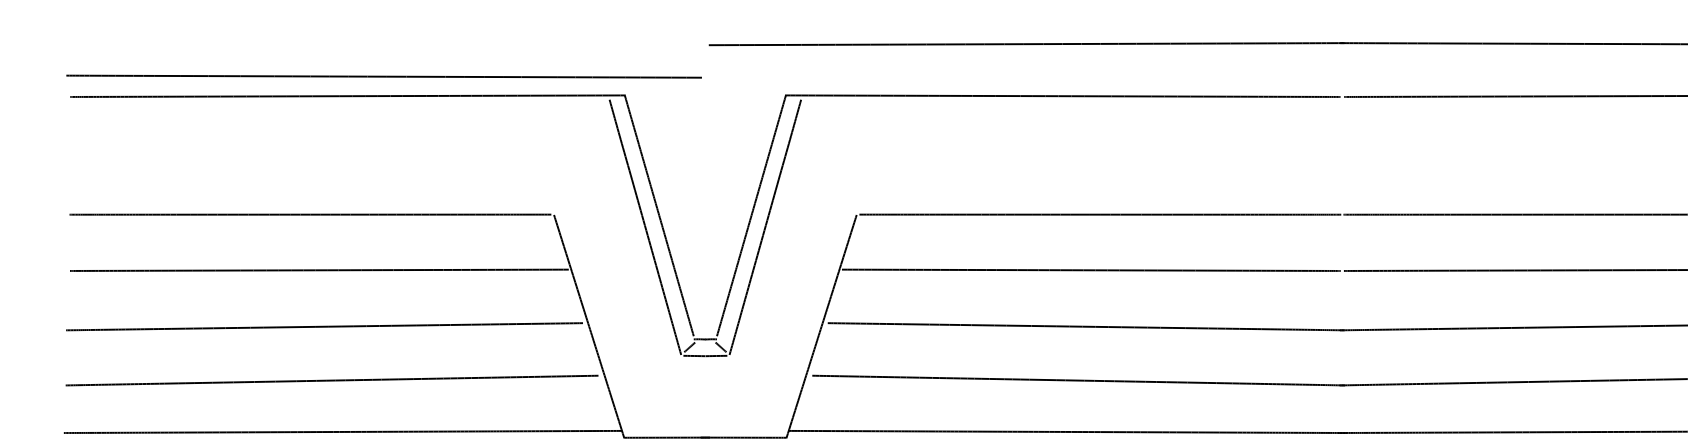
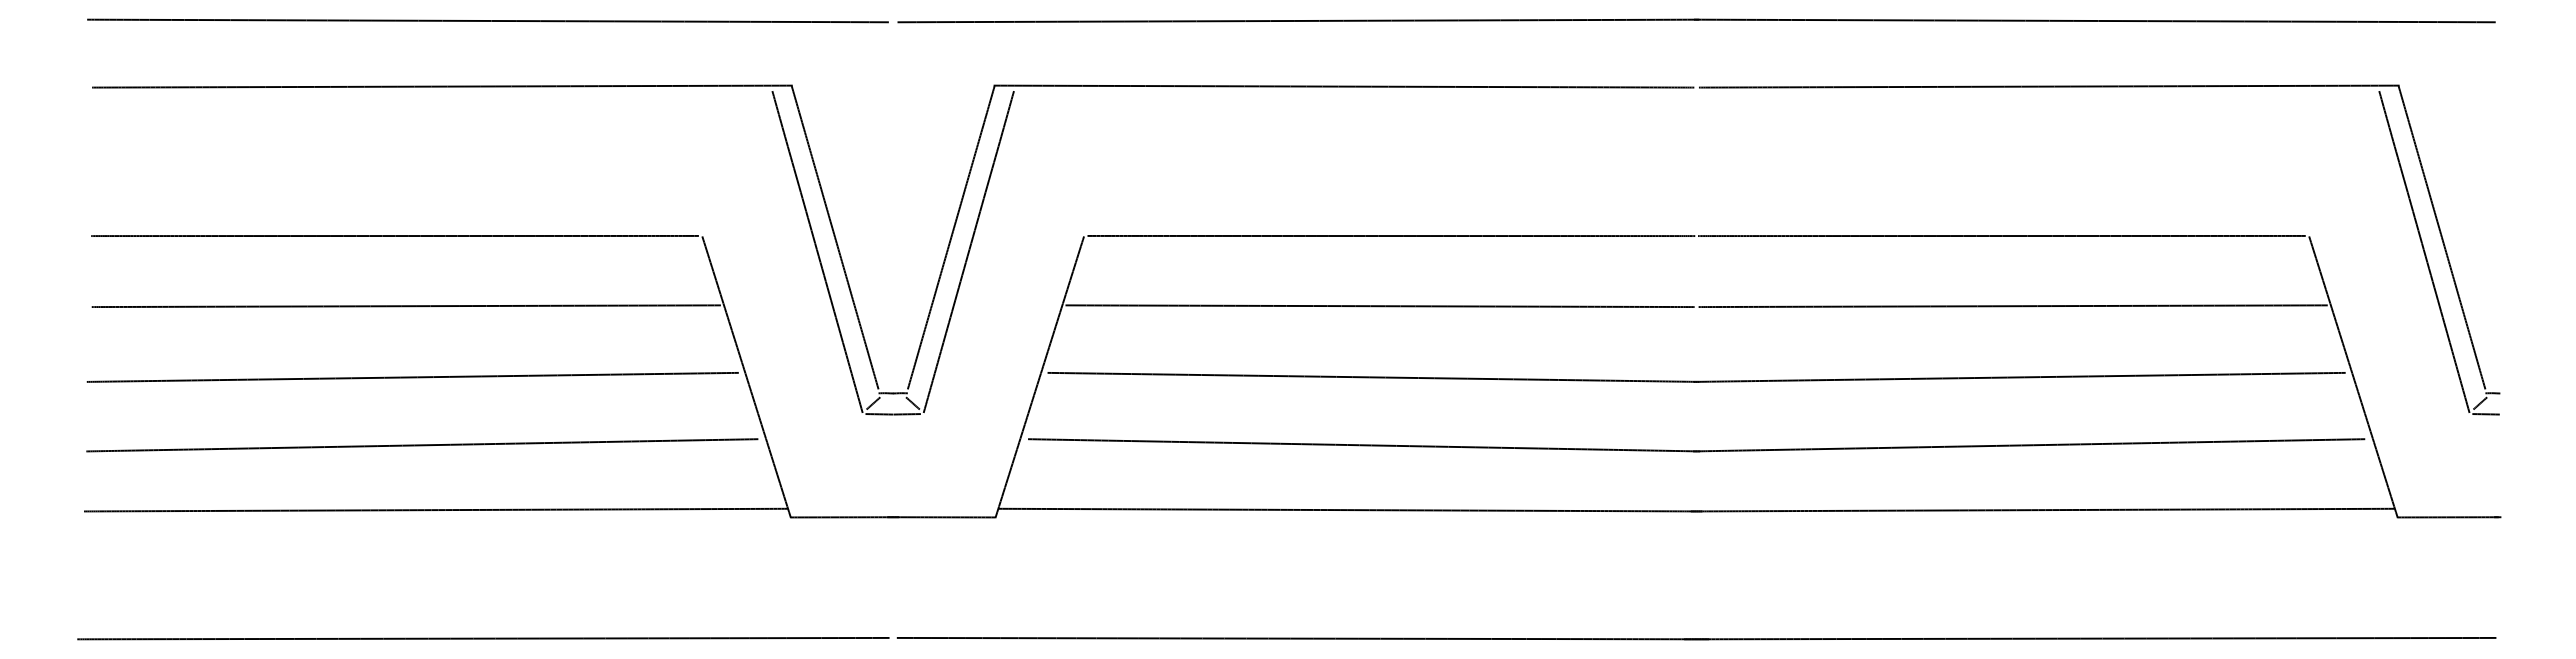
line: (383, 76) -> (487, 20), moved

